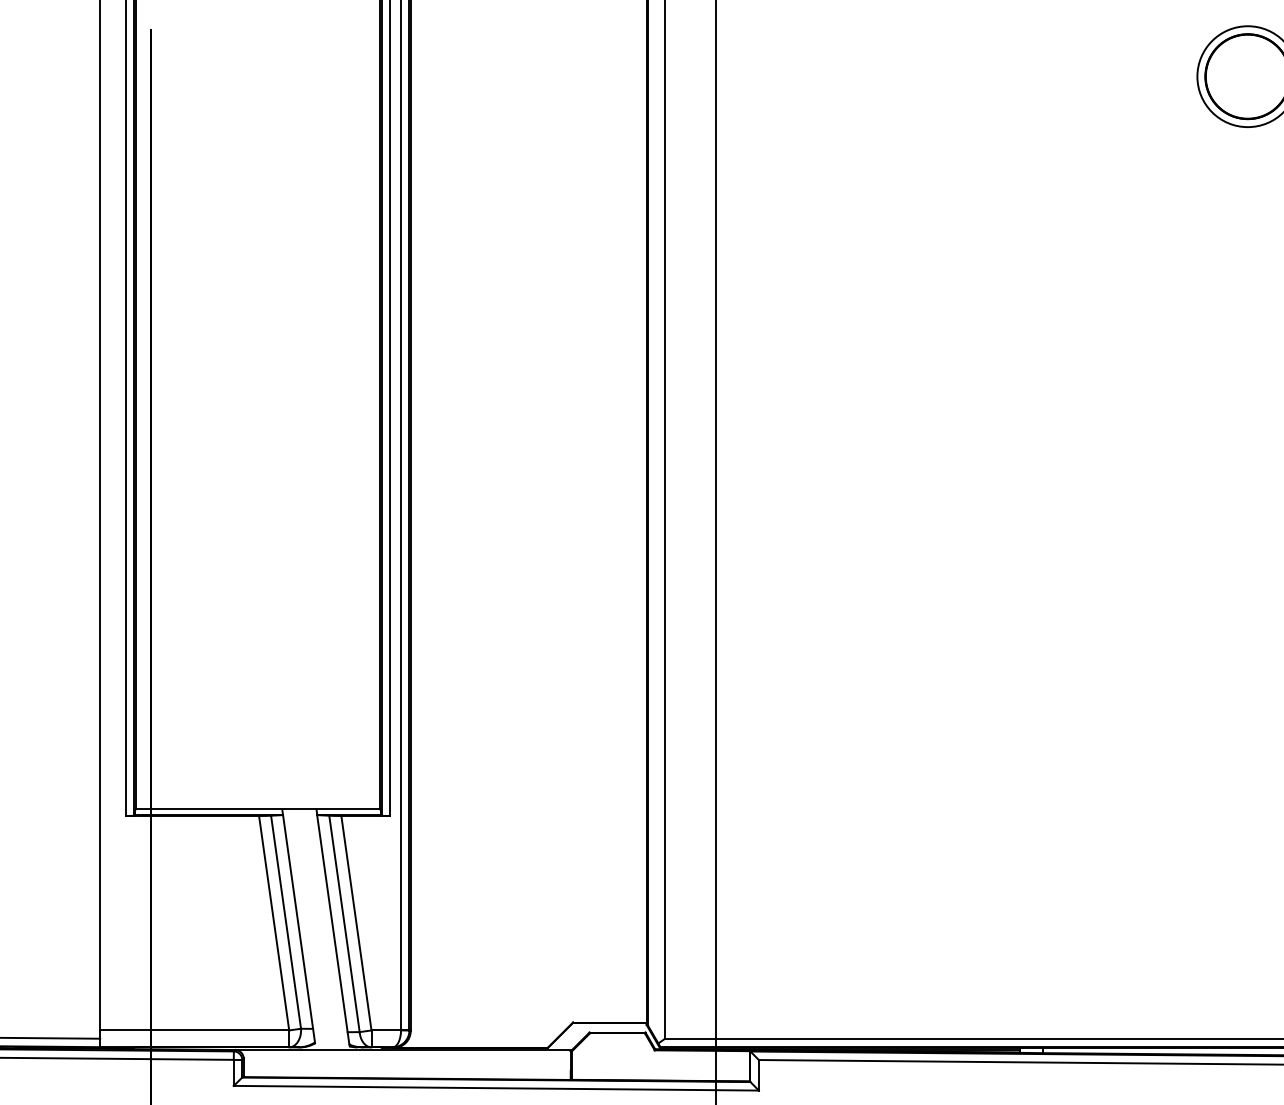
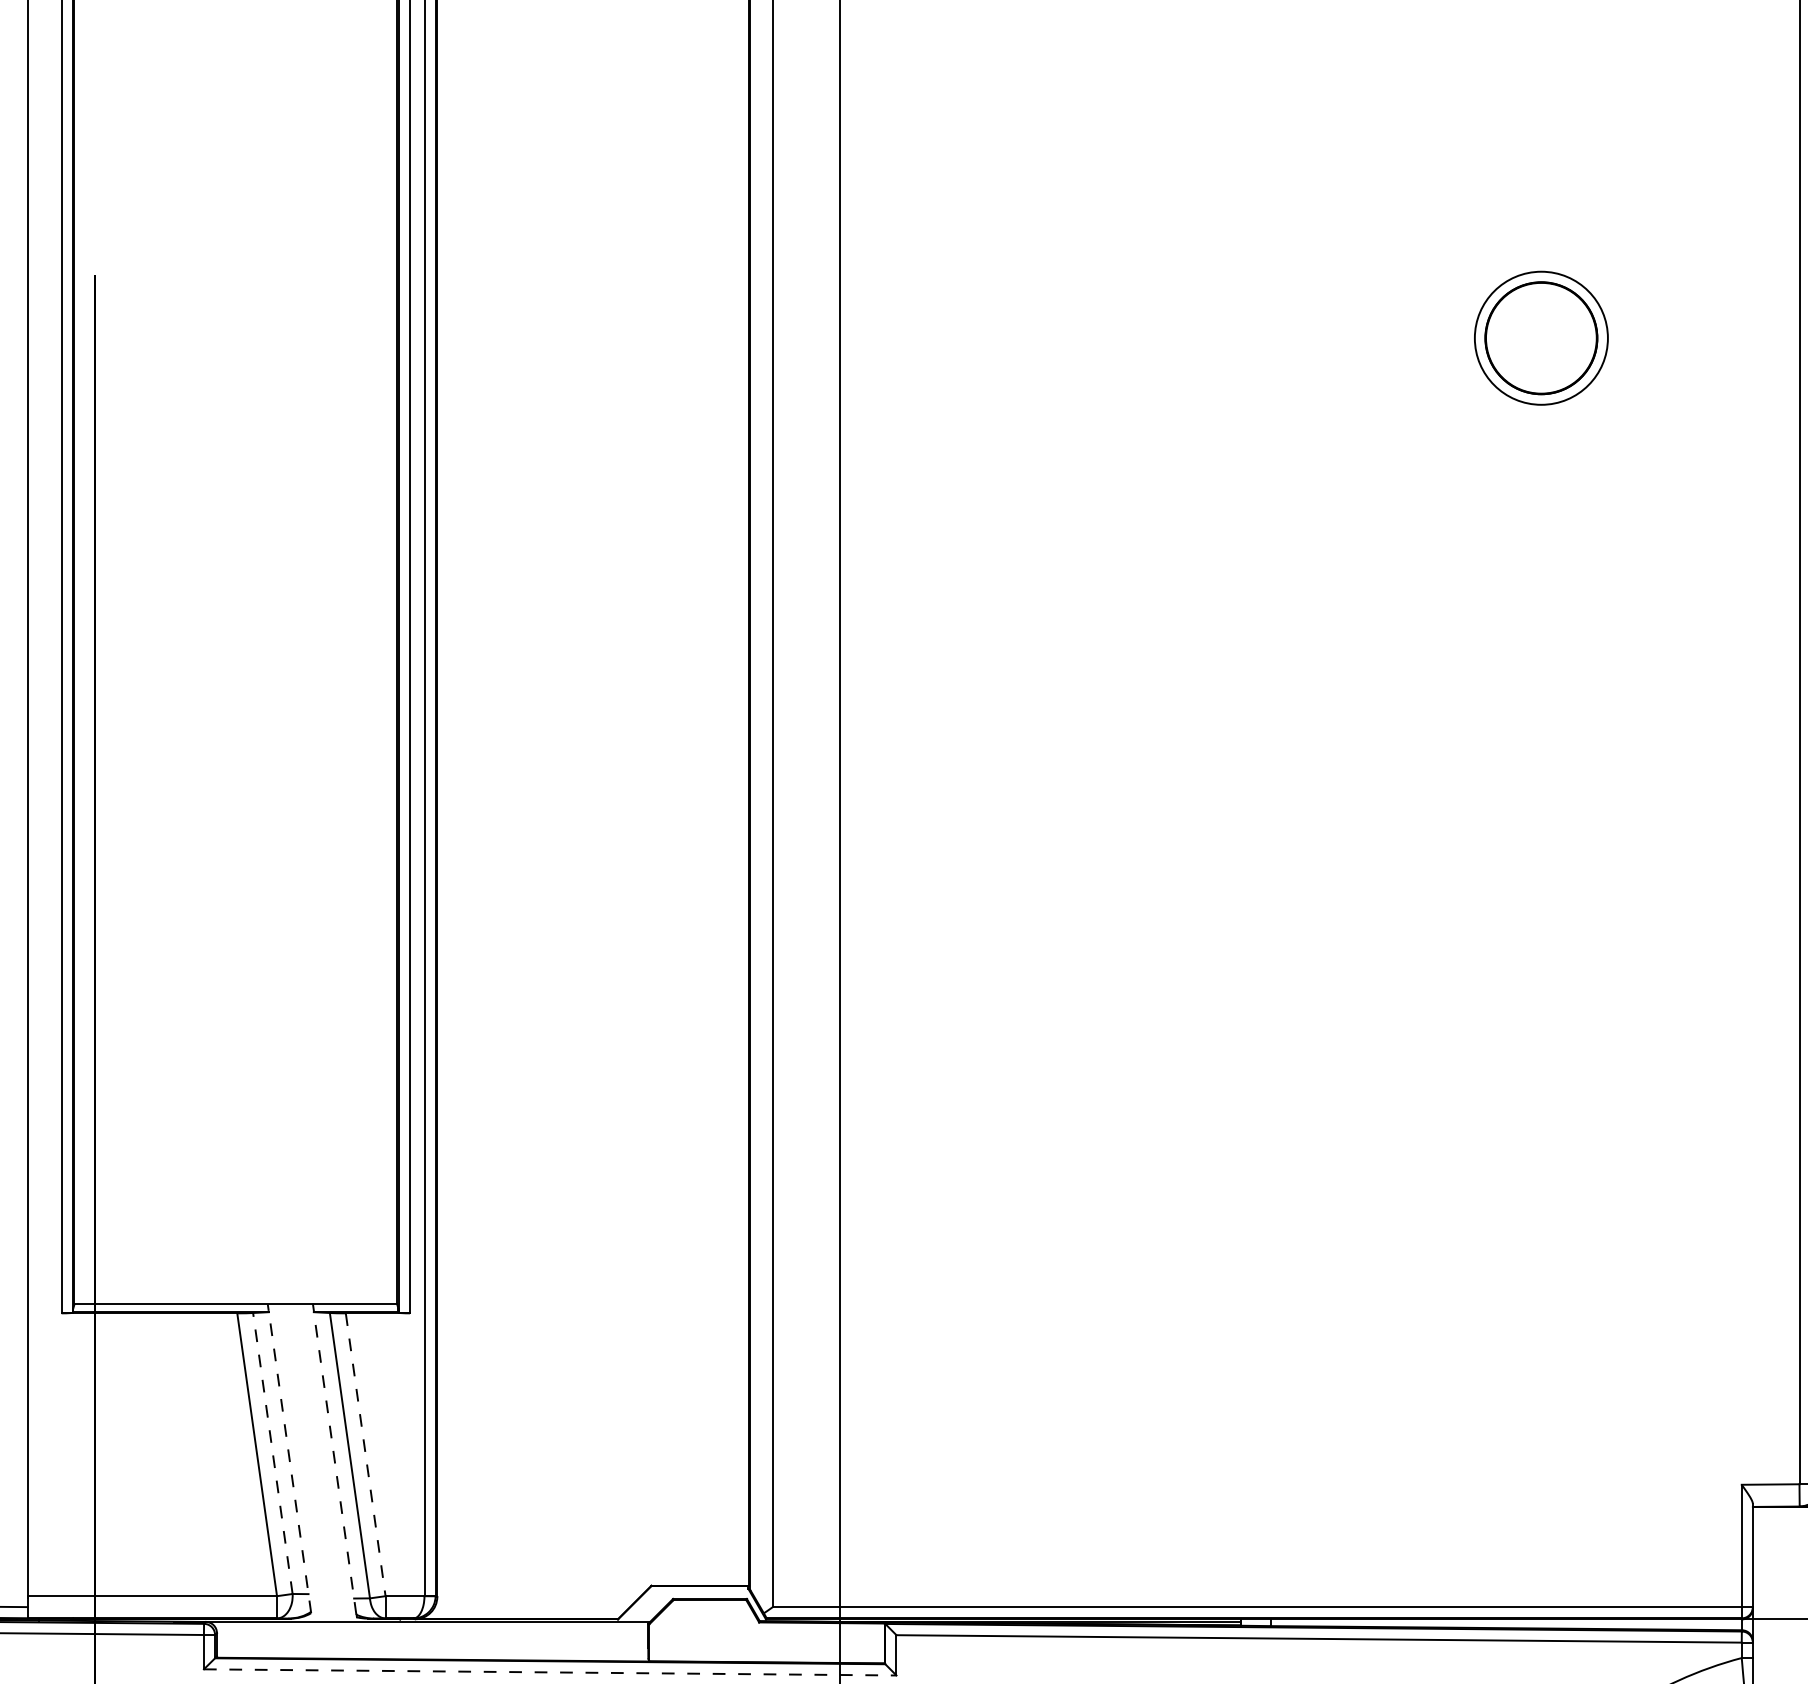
line: (285, 922) -> (272, 1453), solid -> dashed
line: (356, 923) -> (365, 1454), solid -> dashed
line: (298, 926) -> (289, 1458), solid -> dashed
line: (333, 929) -> (335, 1462), solid -> dashed
line: (496, 1088) -> (550, 1672), solid -> dashed

